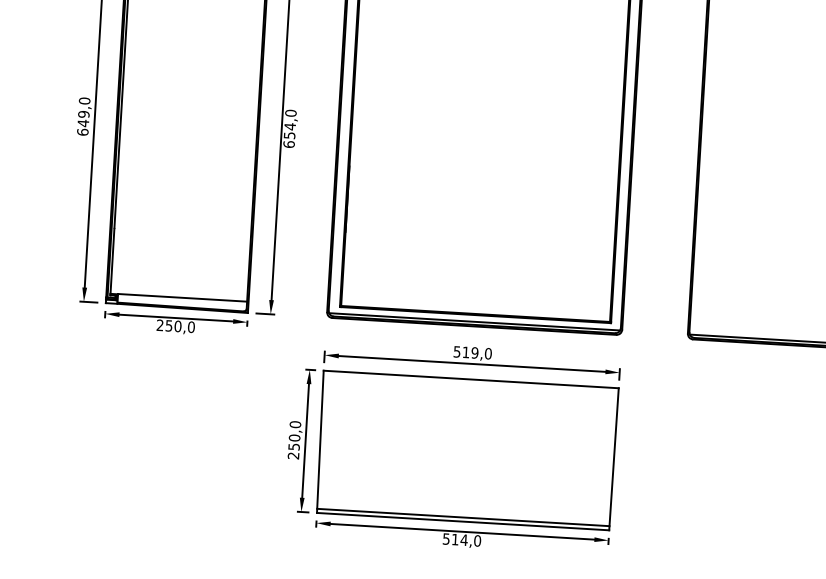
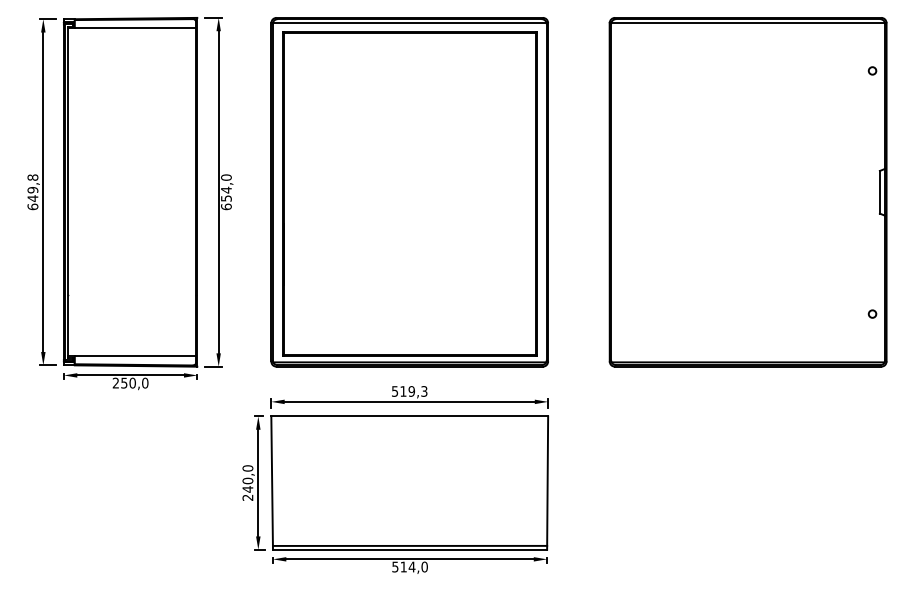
text: (84, 100) -> (32, 177), 649,0 -> 649,8
text: (488, 353) -> (424, 391), 519,0 -> 519,3
text: (293, 447) -> (247, 489), 250,0 -> 240,0

